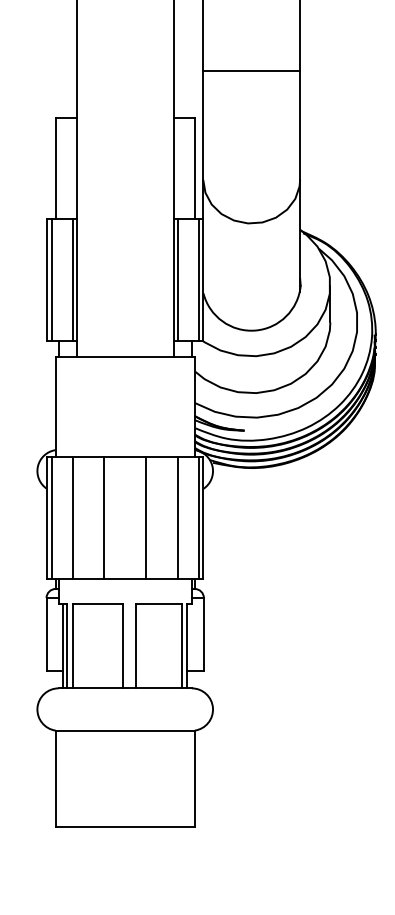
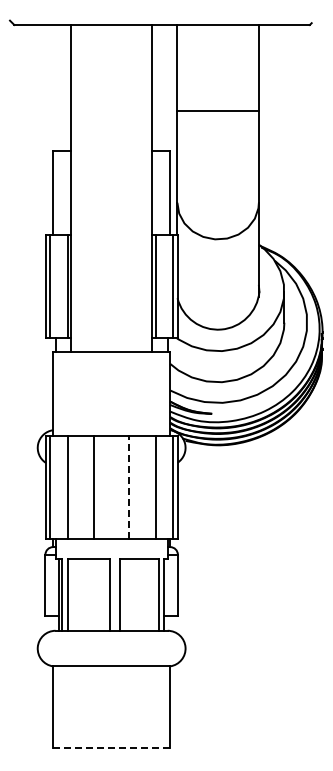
line: (146, 518) -> (129, 487), solid -> dashed
line: (125, 827) -> (111, 747), solid -> dashed

